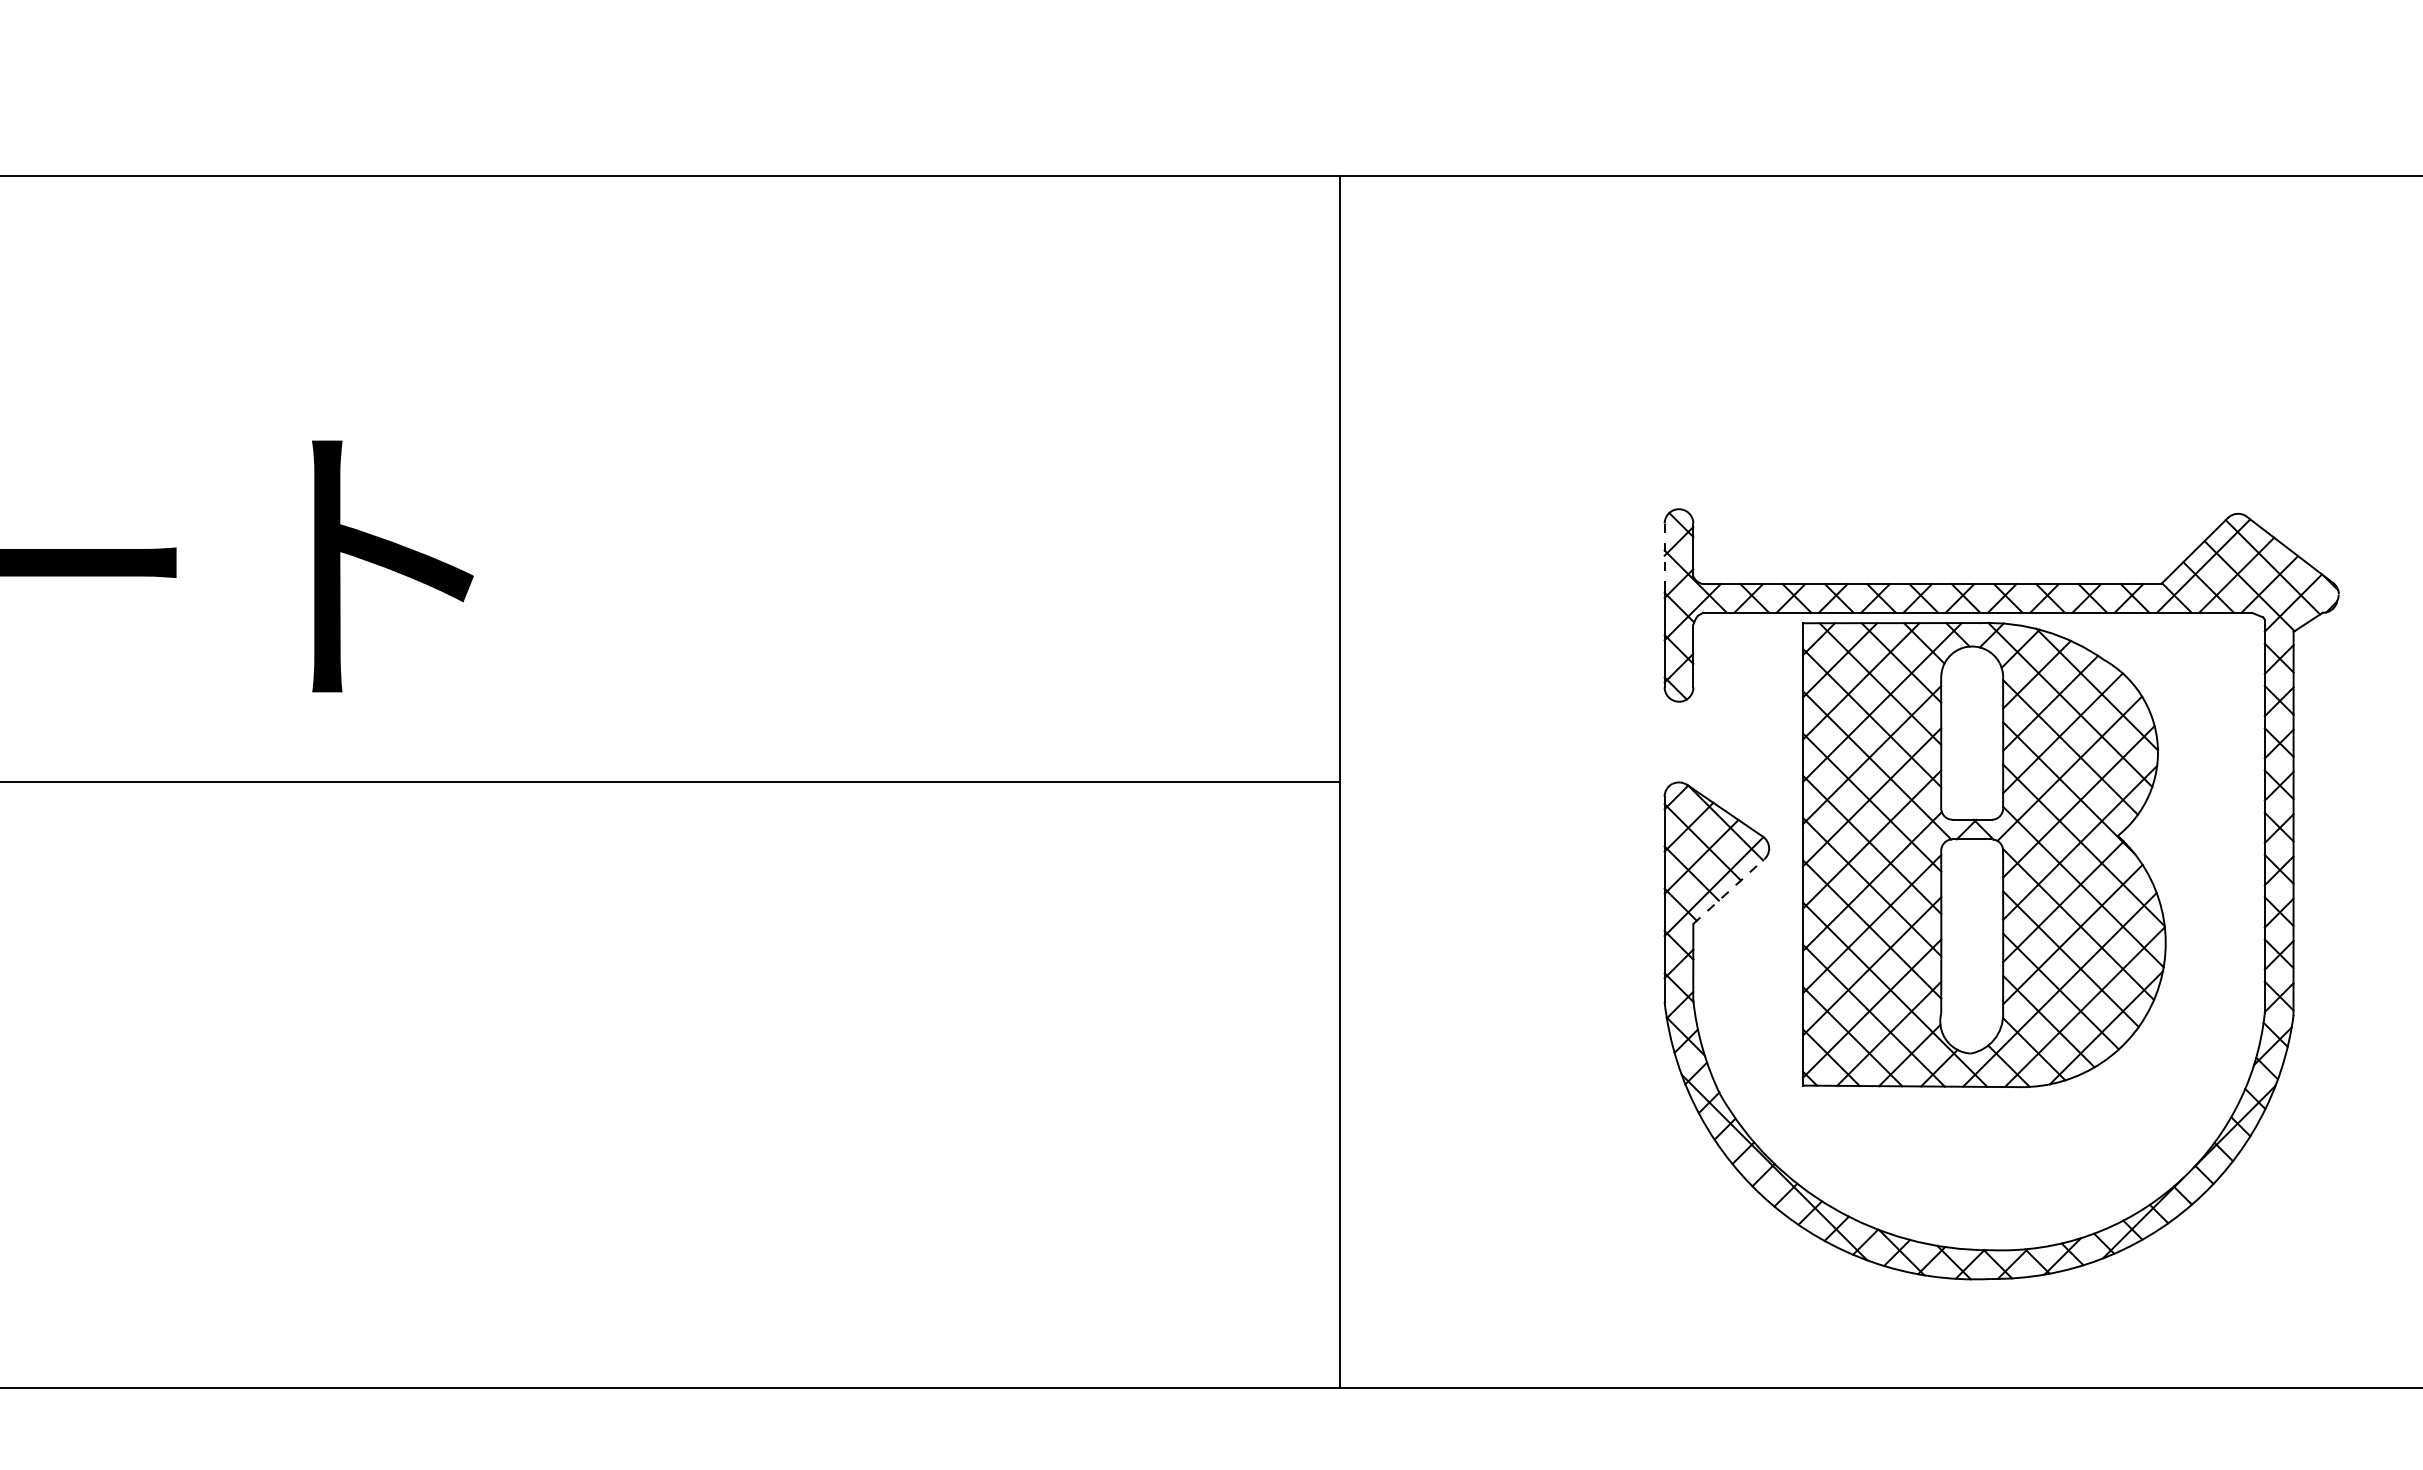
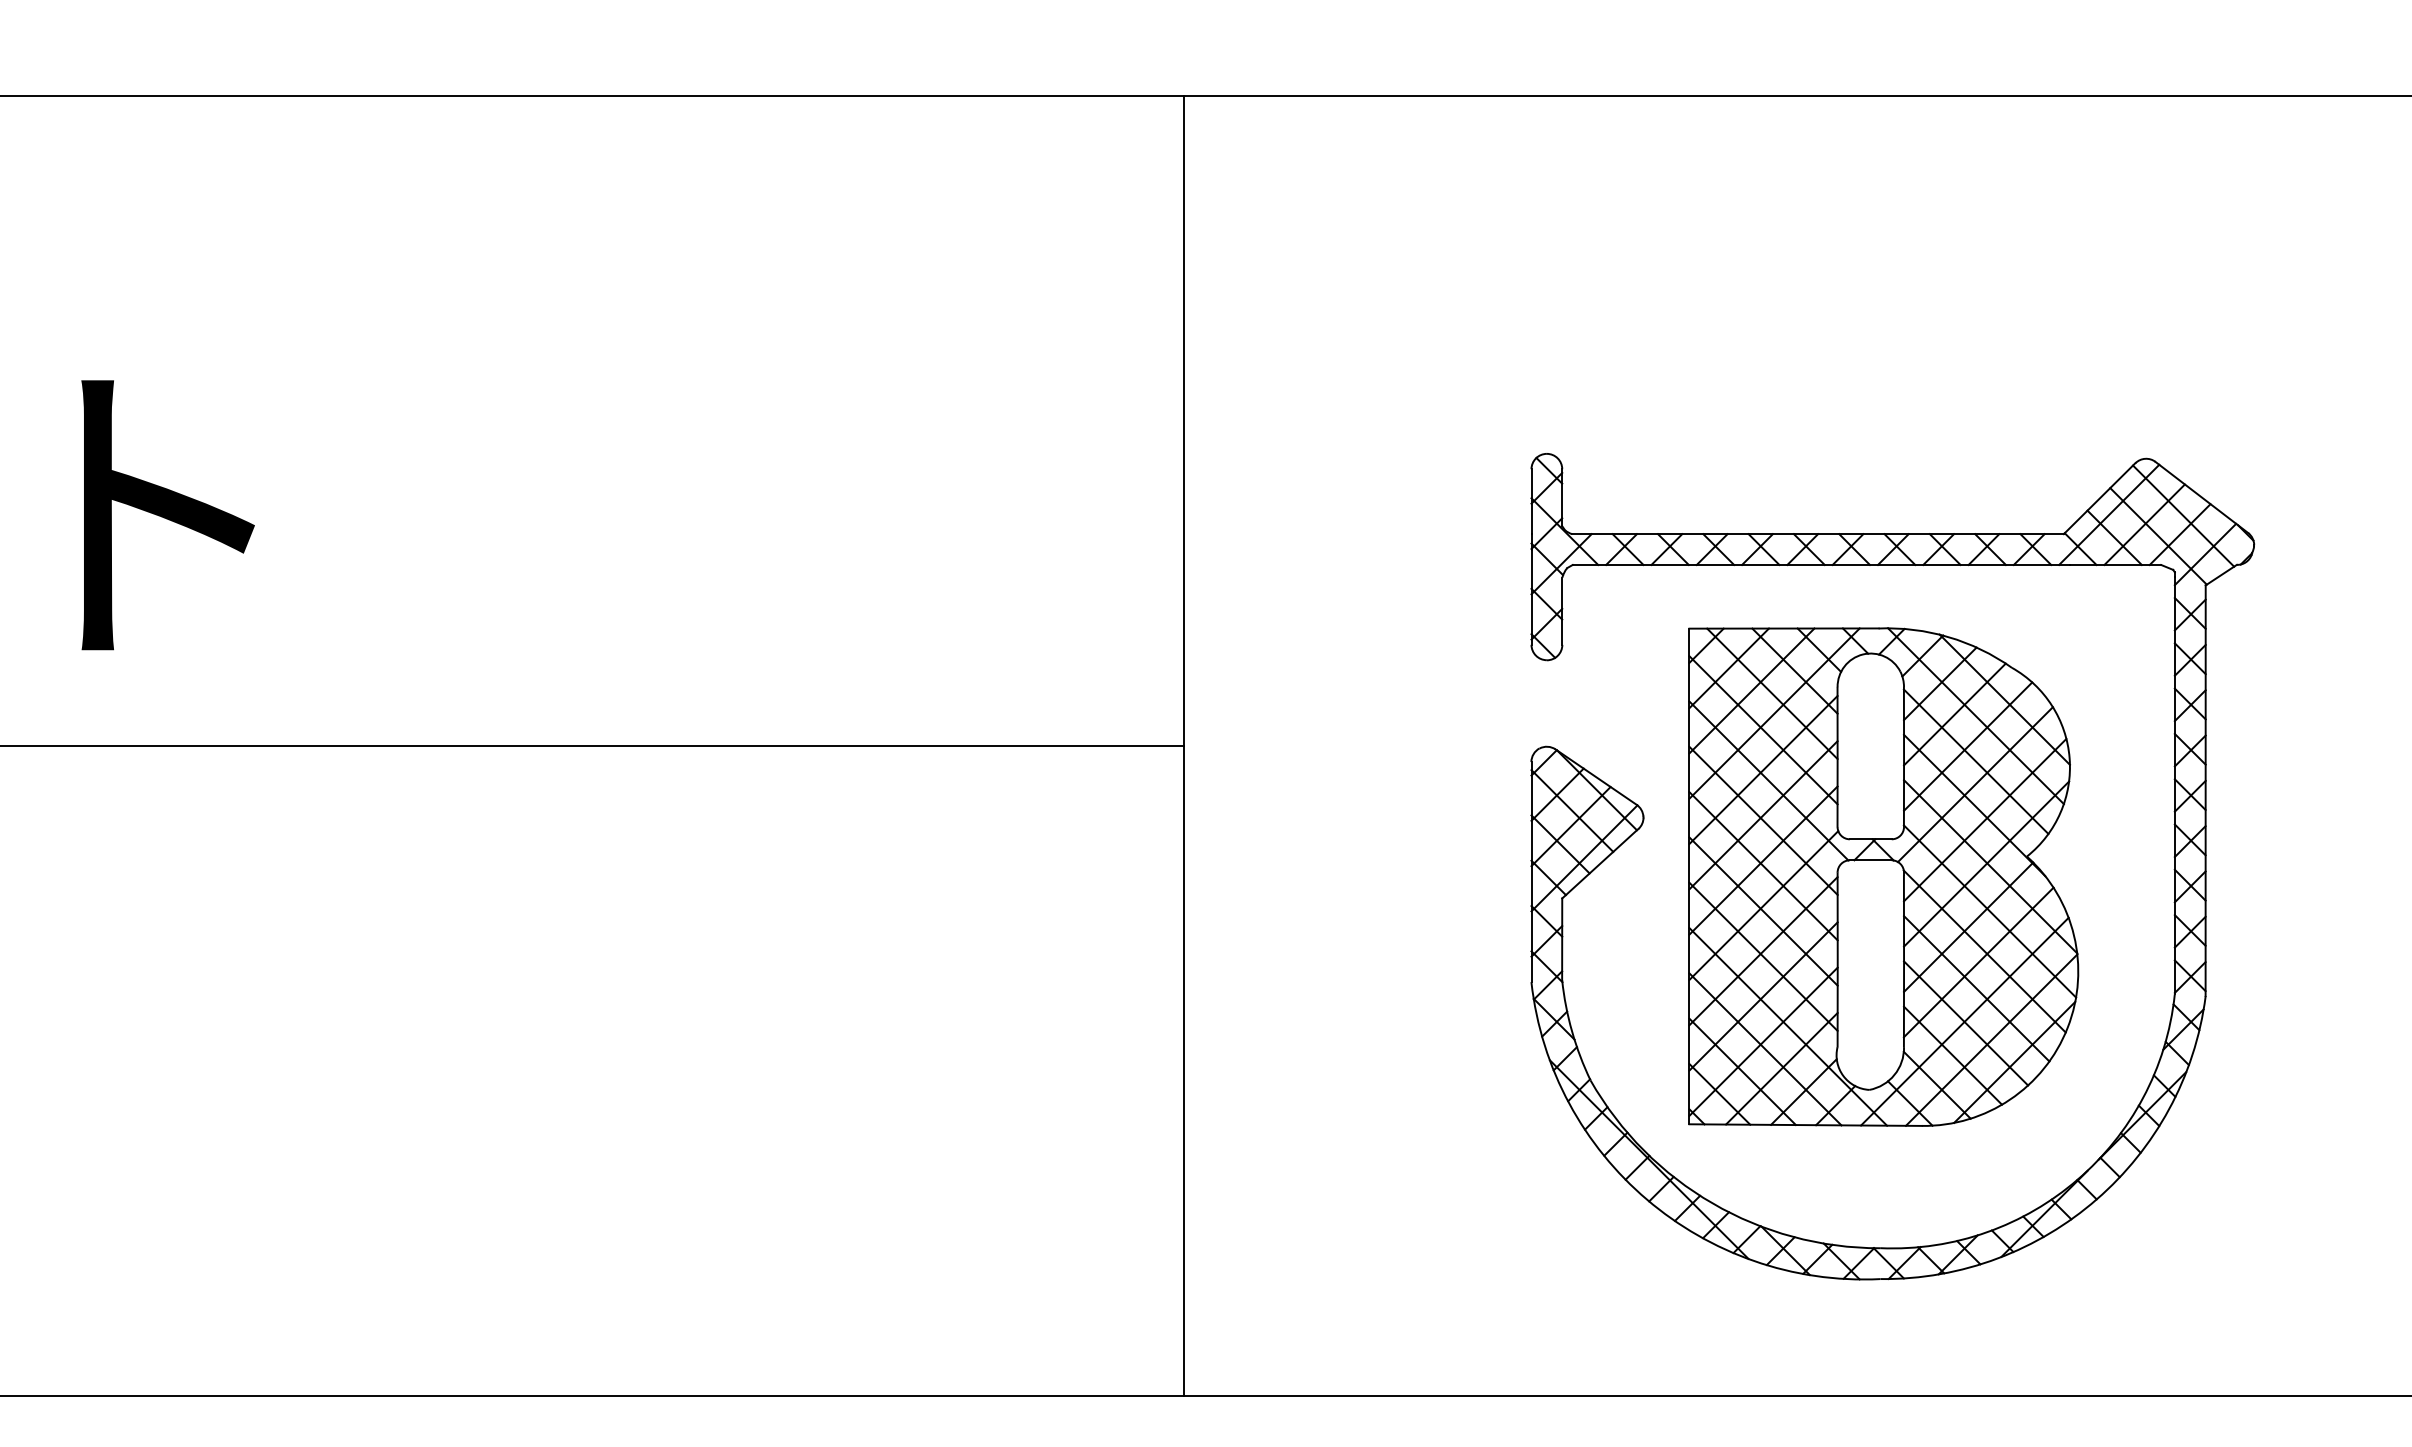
line: (1664, 554) -> (1531, 502), dashed -> solid
part: (1984, 854) -> (1883, 876), moved
line: (1729, 891) -> (1600, 863), dashed -> solid

